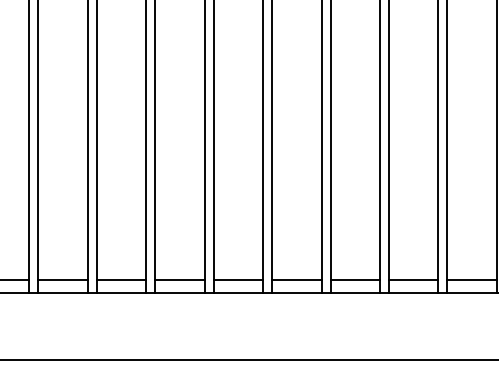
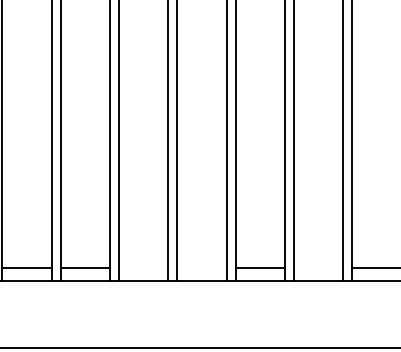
line: (179, 279) -> (143, 267), removed
line: (238, 279) -> (202, 267), removed
line: (355, 279) -> (318, 267), removed

